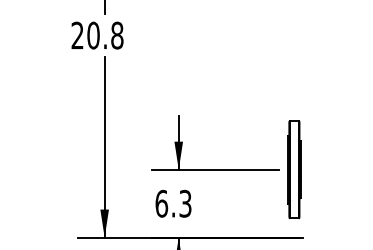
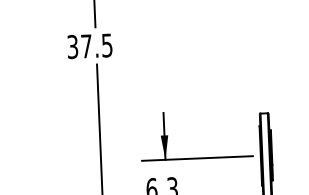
text: (97, 35) -> (90, 46), 20.8 -> 37.5

